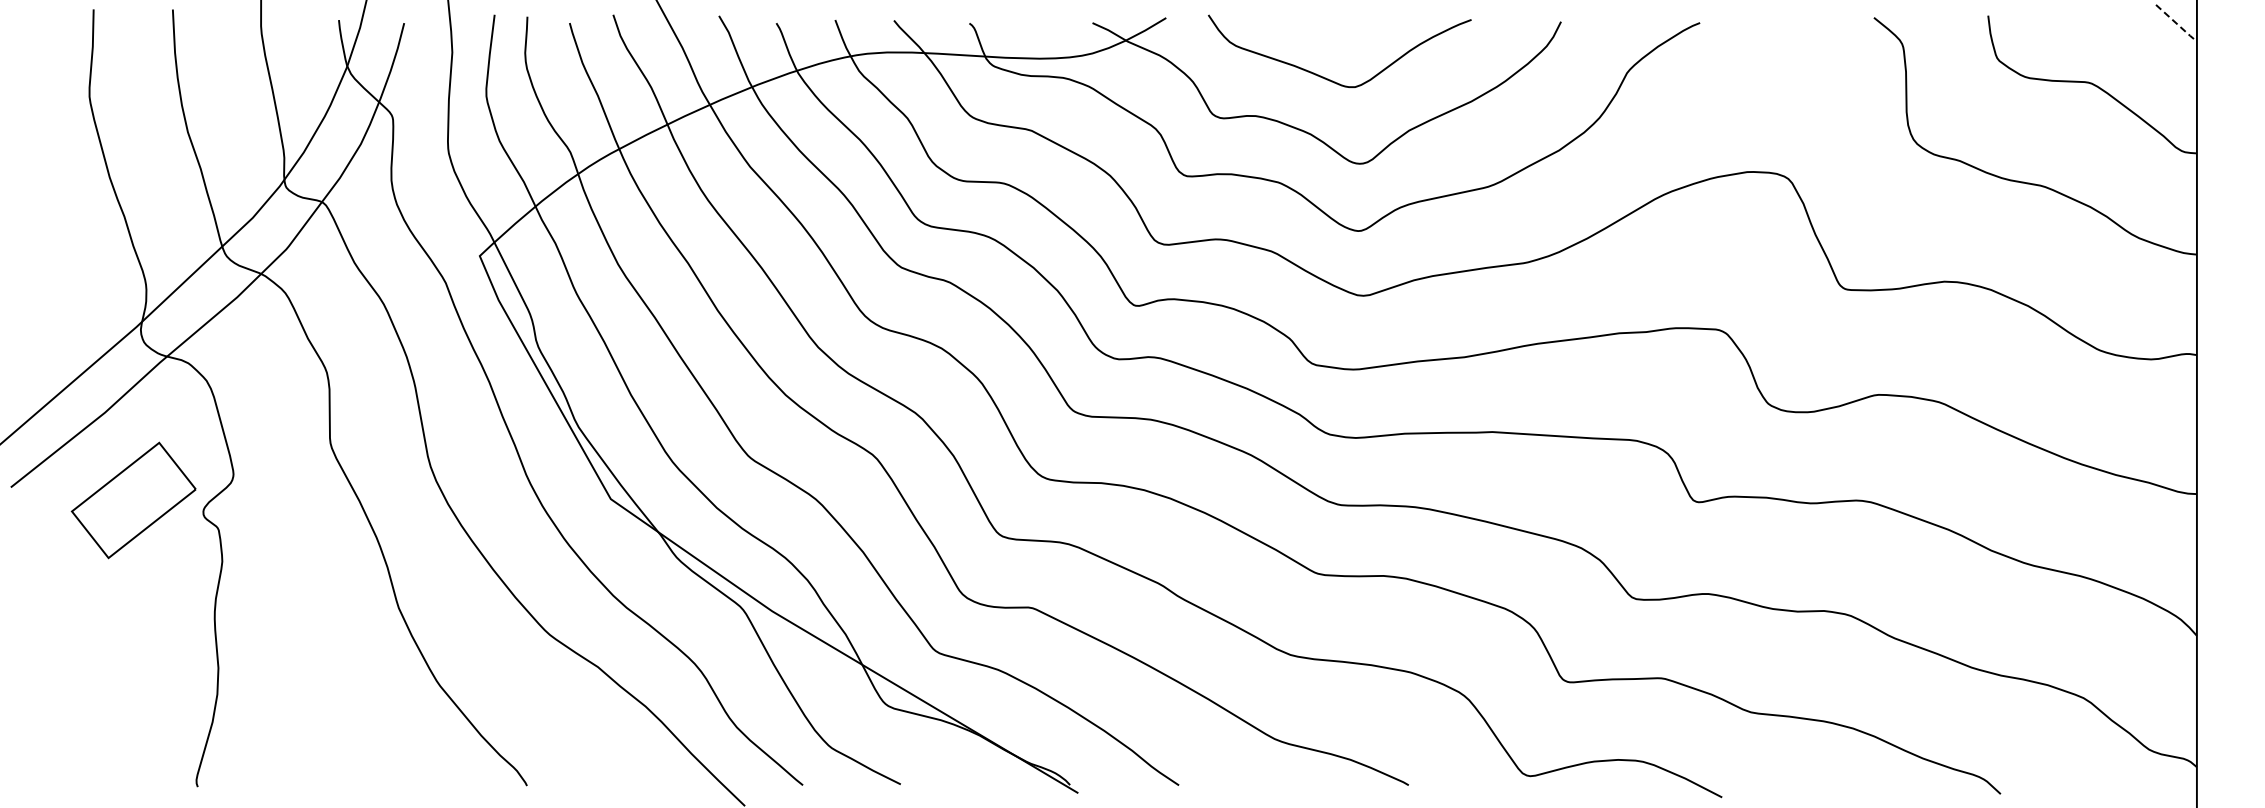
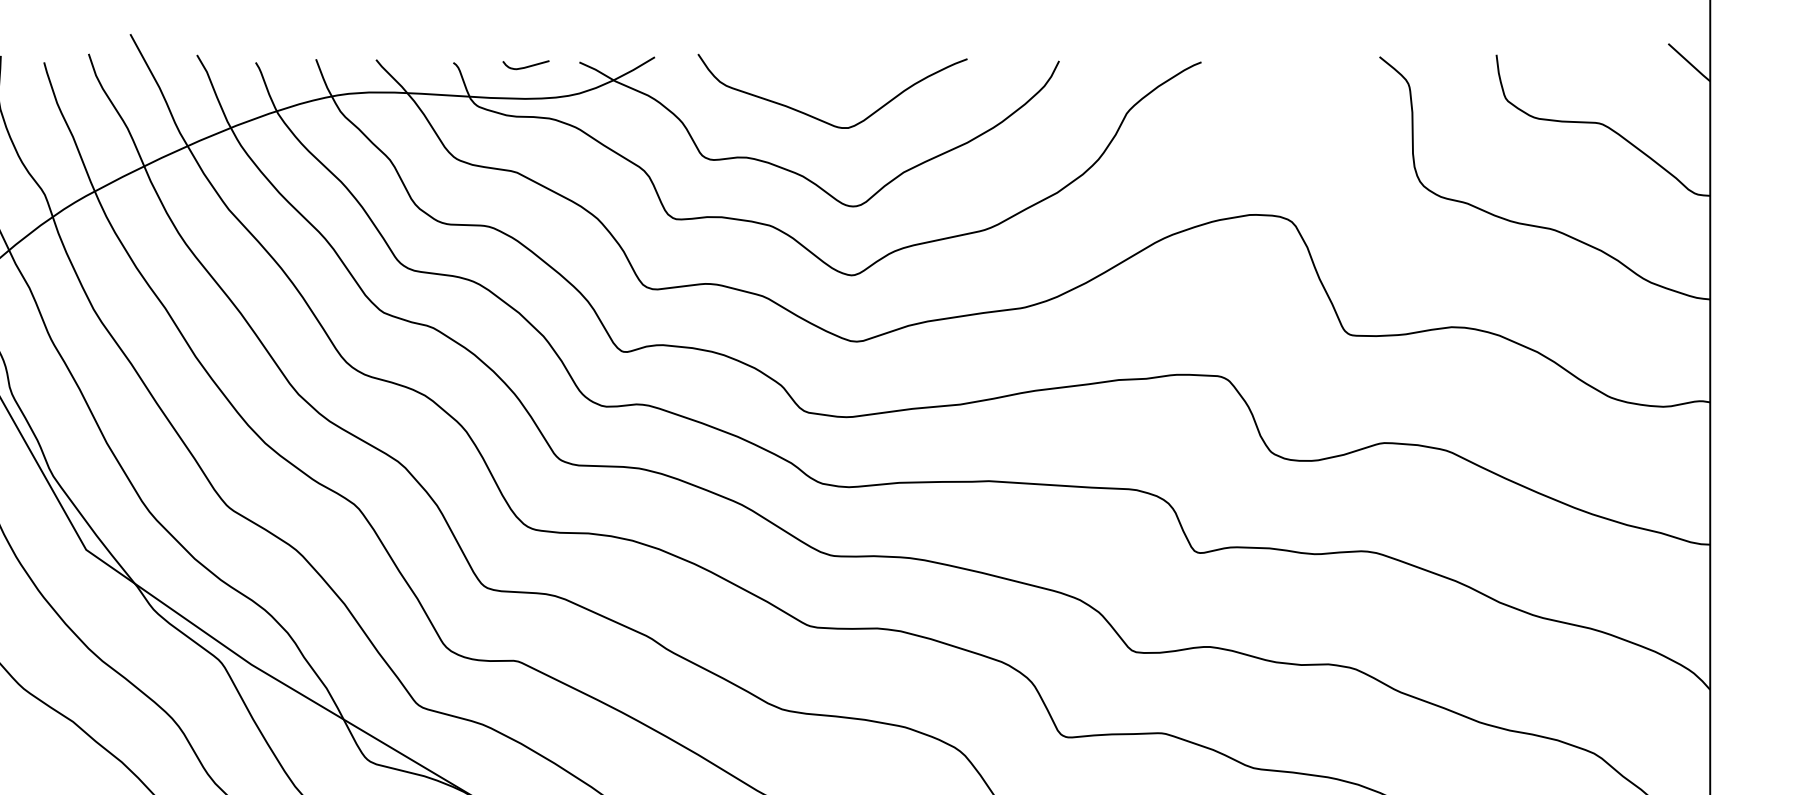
line: (2176, 23) -> (1689, 62), dashed -> solid
curve: (1041, 26) -> (527, 65), added

